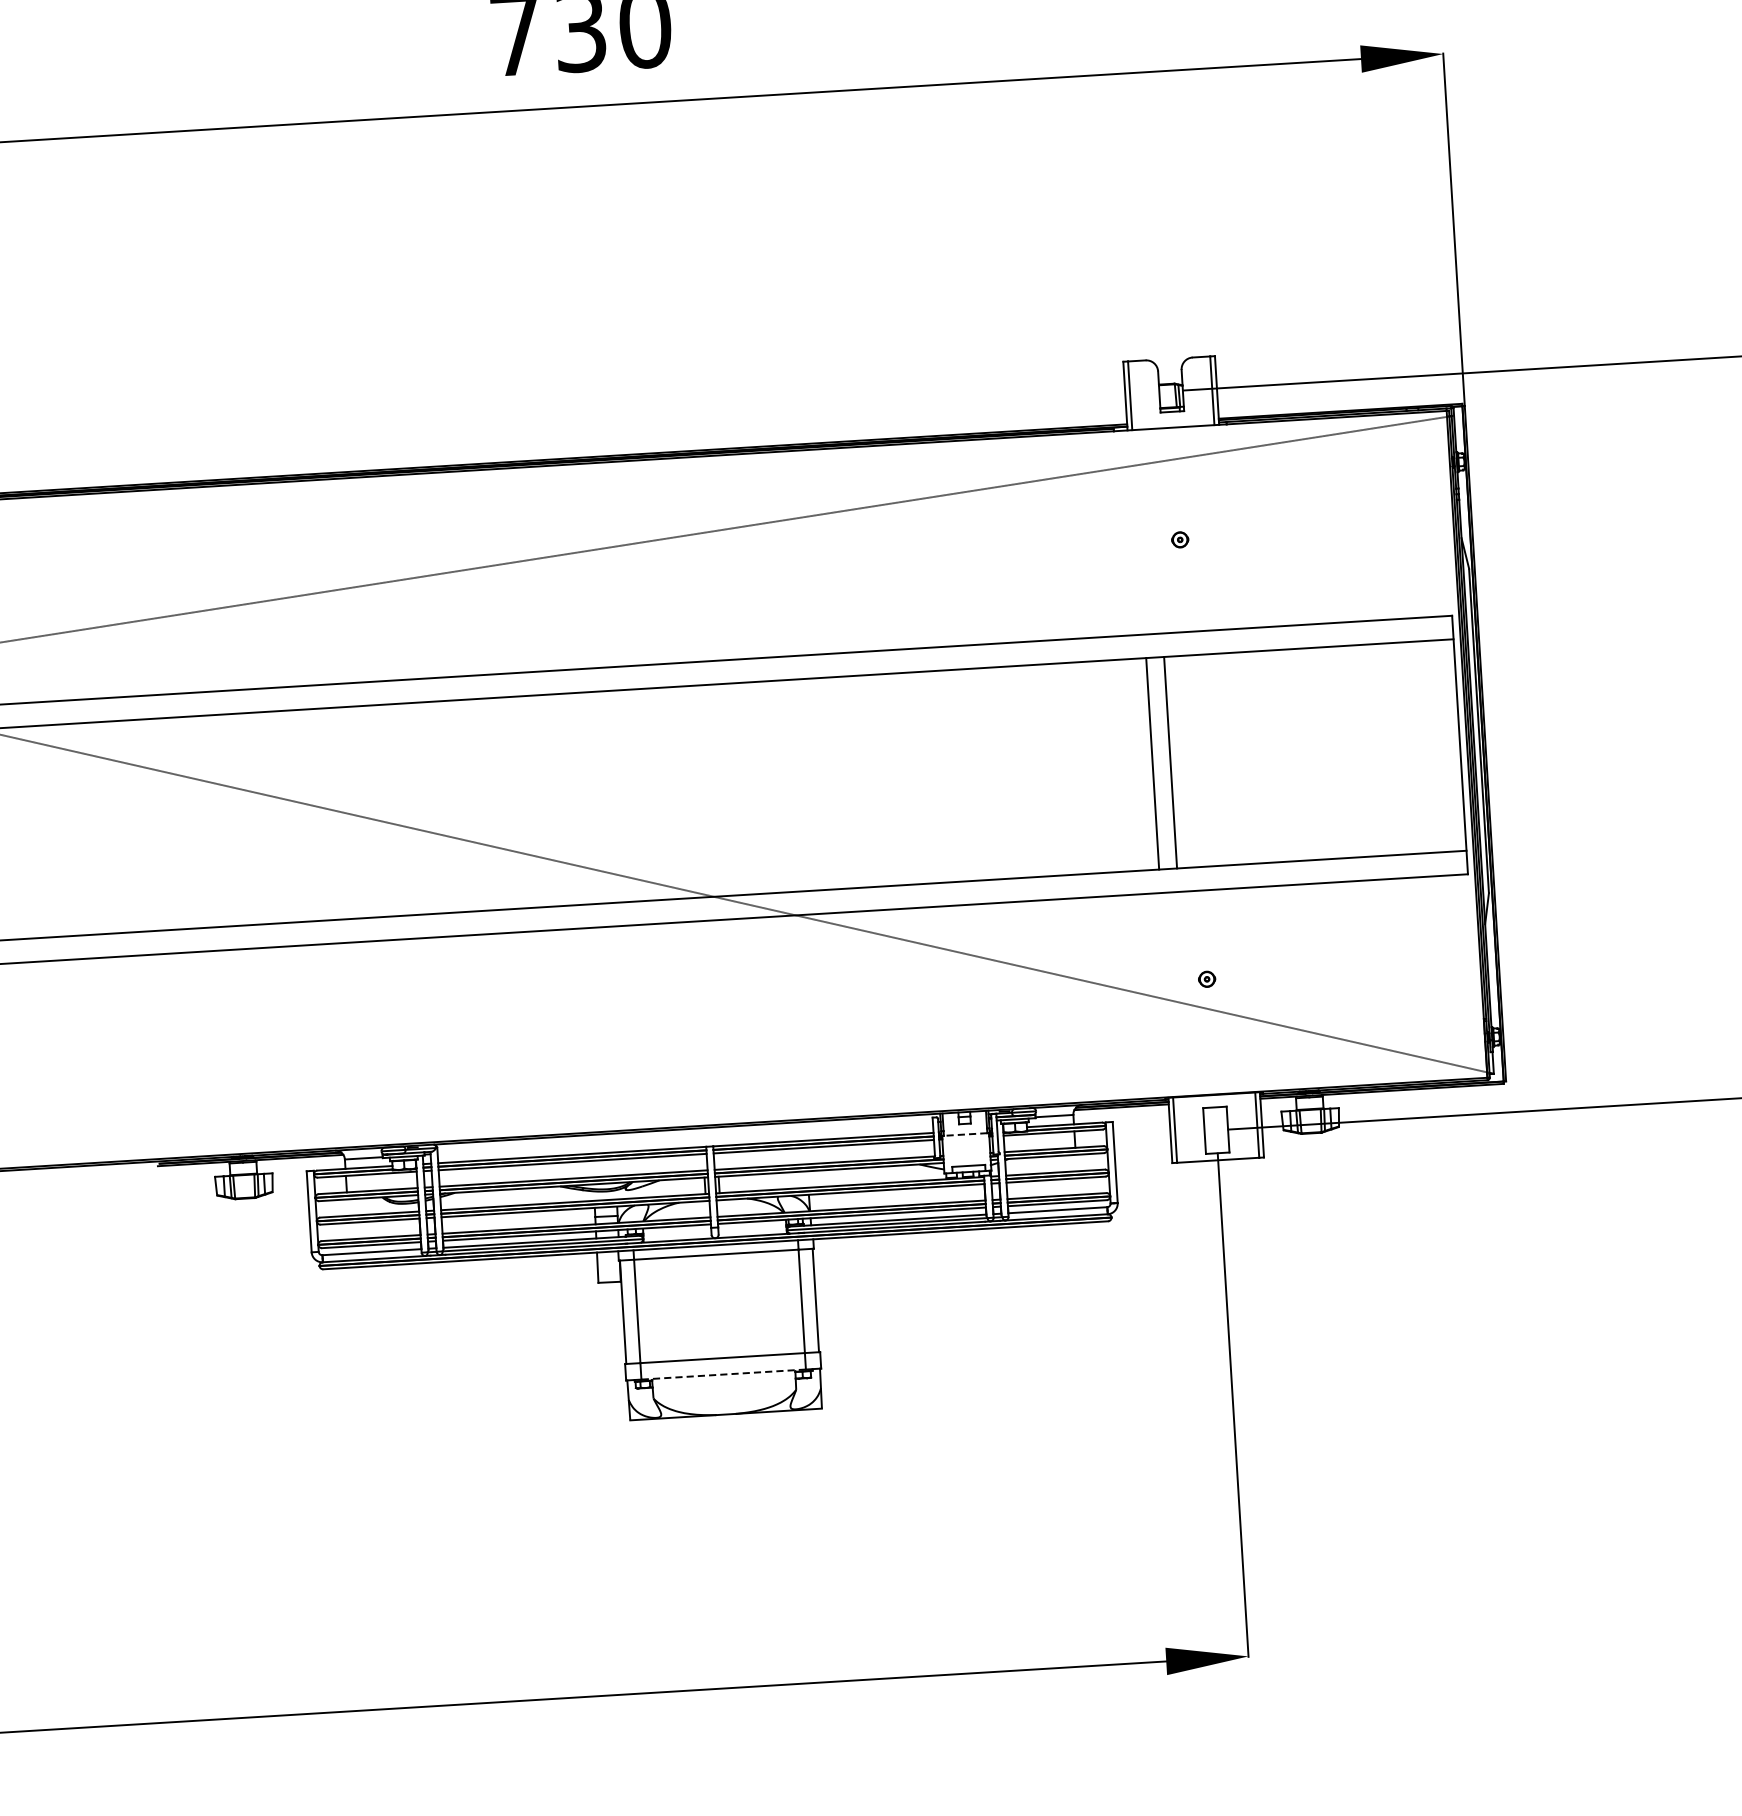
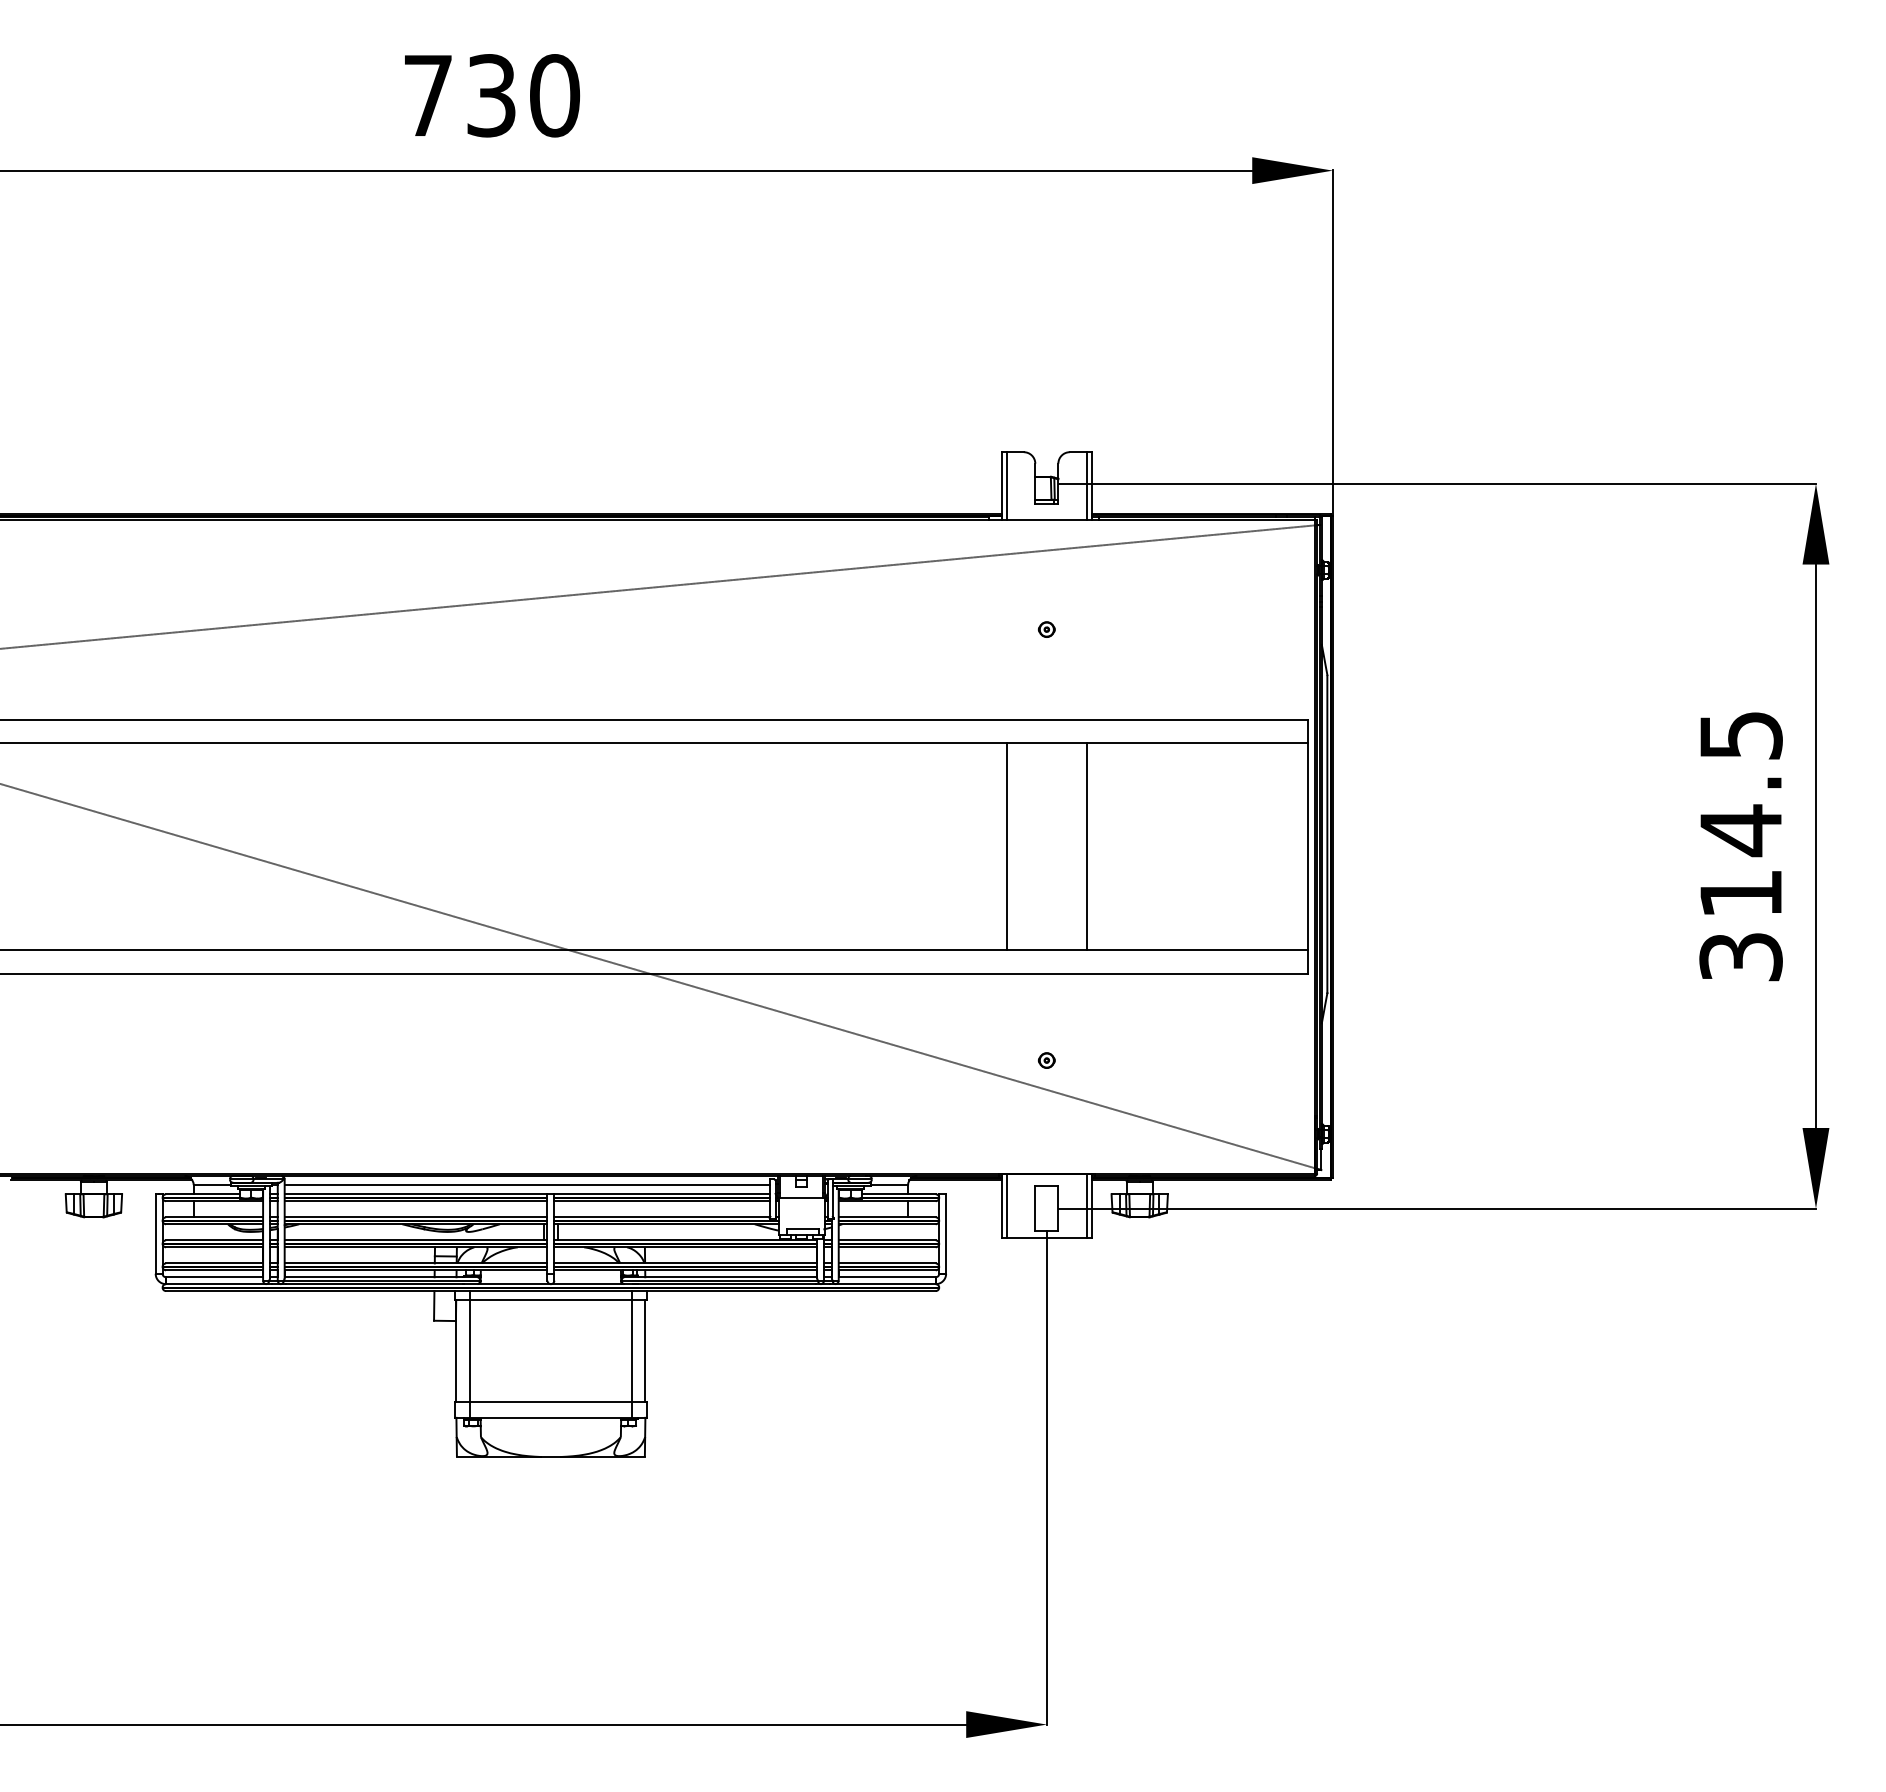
line: (1170, 762) -> (1087, 846), moved
line: (965, 1134) -> (801, 1197), dashed -> solid
line: (685, 1139) -> (527, 1185), added
line: (723, 1374) -> (550, 1417), dashed -> solid

